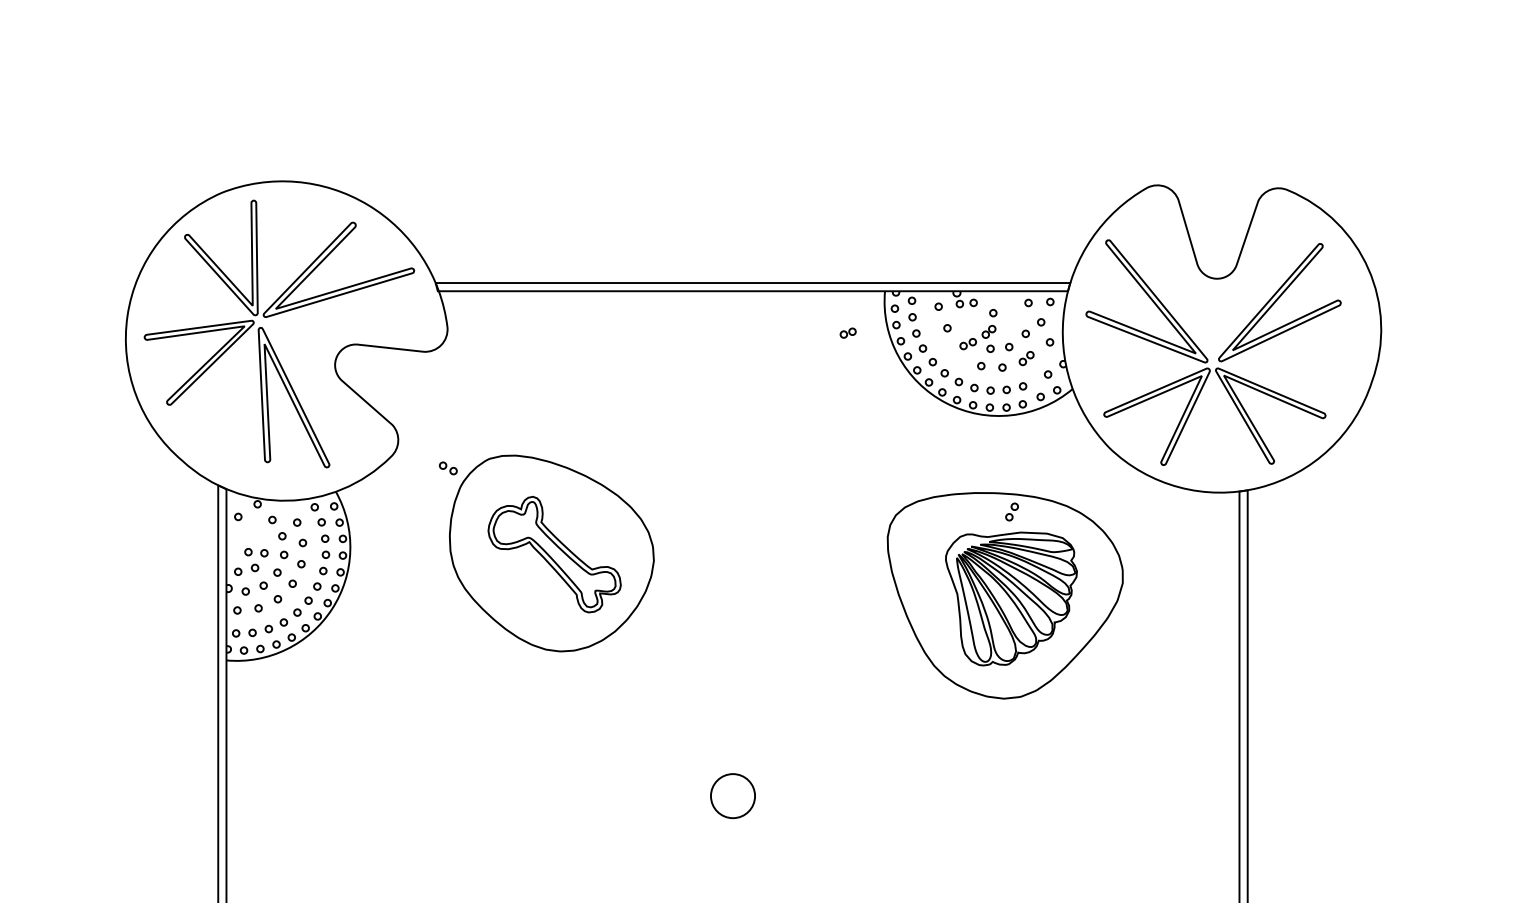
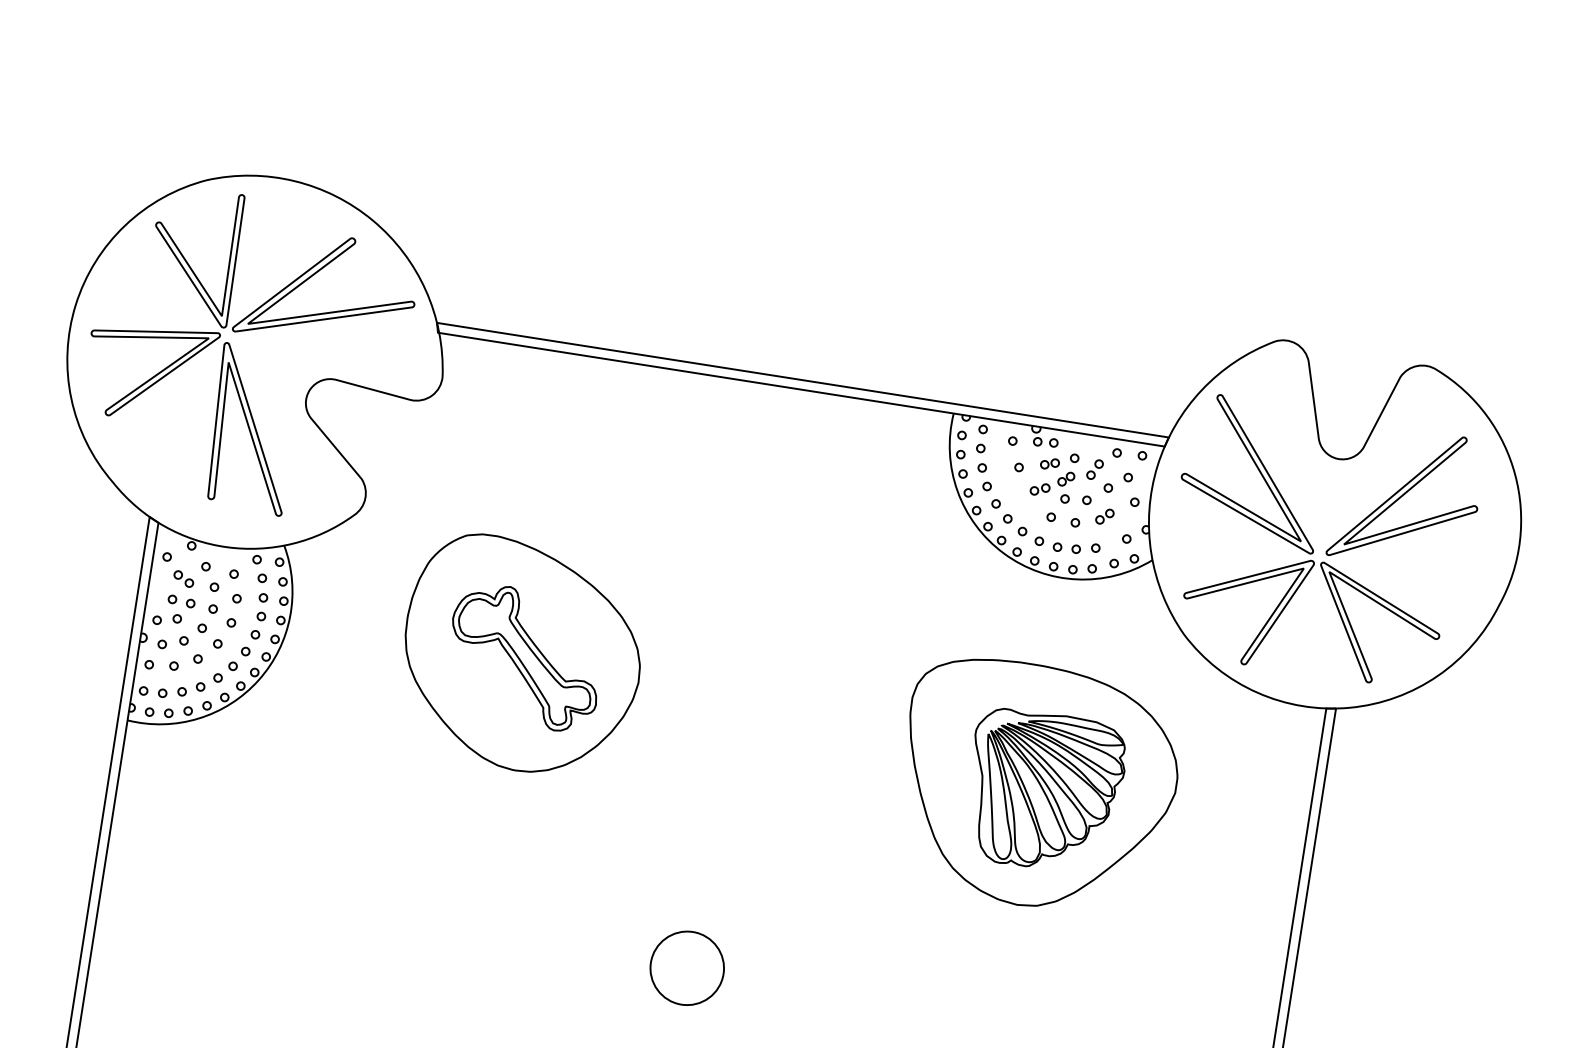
part: (847, 332) -> (1049, 463), moved
part: (447, 468) -> (182, 579), moved
part: (1011, 511) -> (1094, 468), moved
circle: (732, 795) -> (686, 967), size x1.43

